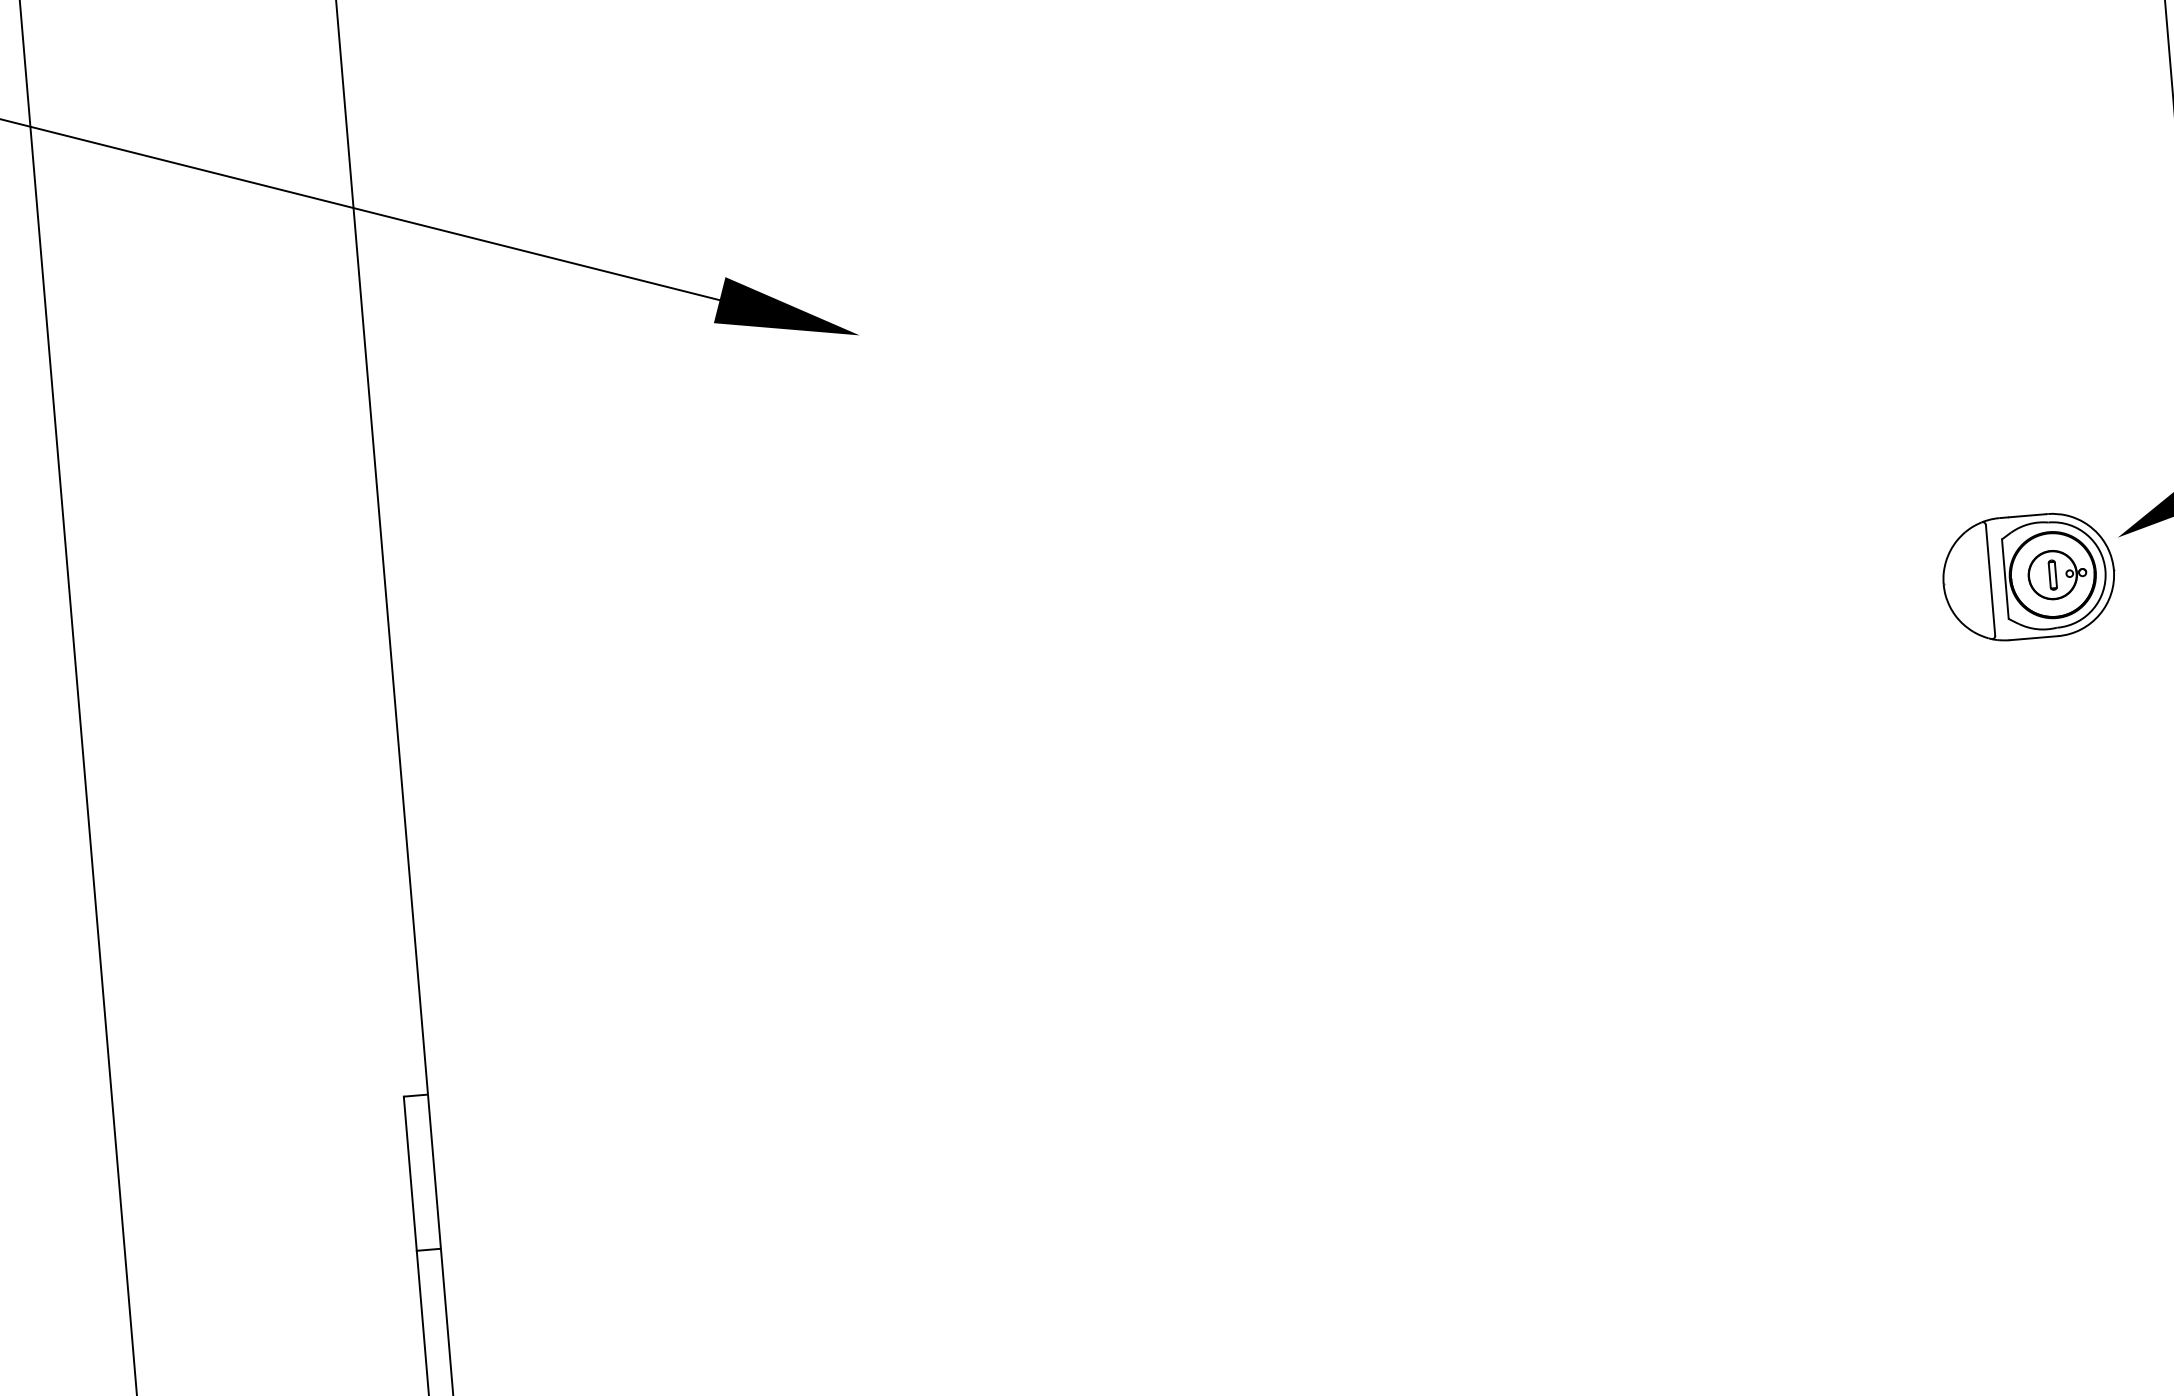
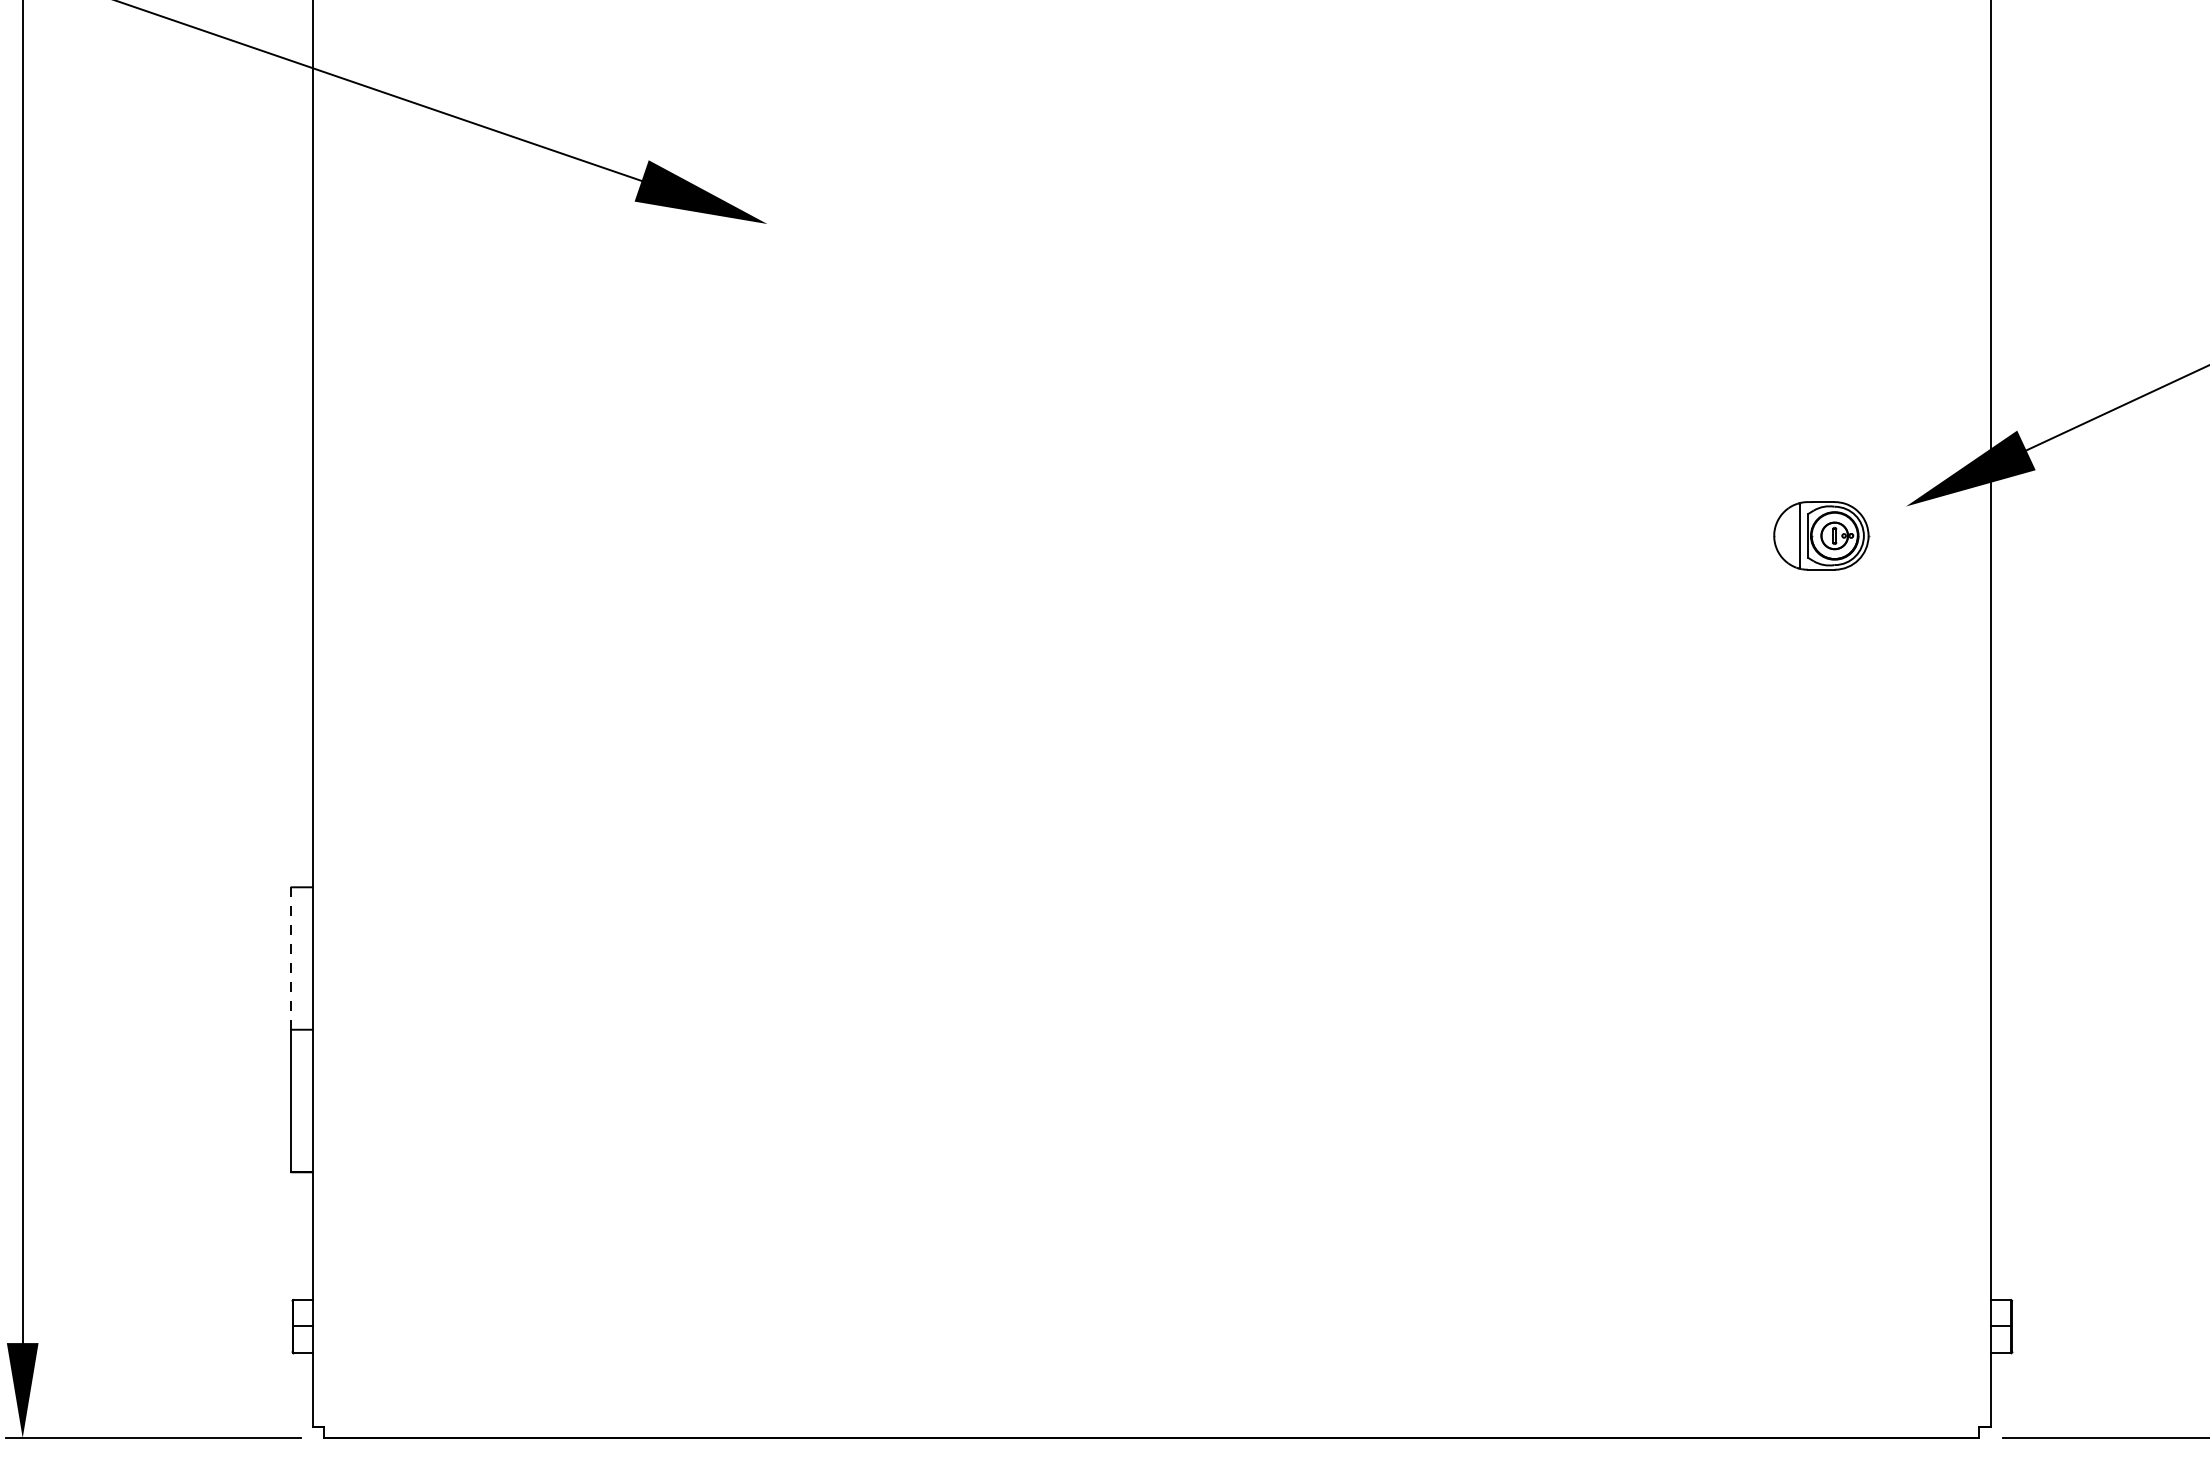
part: (2028, 576) -> (1821, 535), size x0.6
line: (410, 1174) -> (290, 959), solid -> dashed

